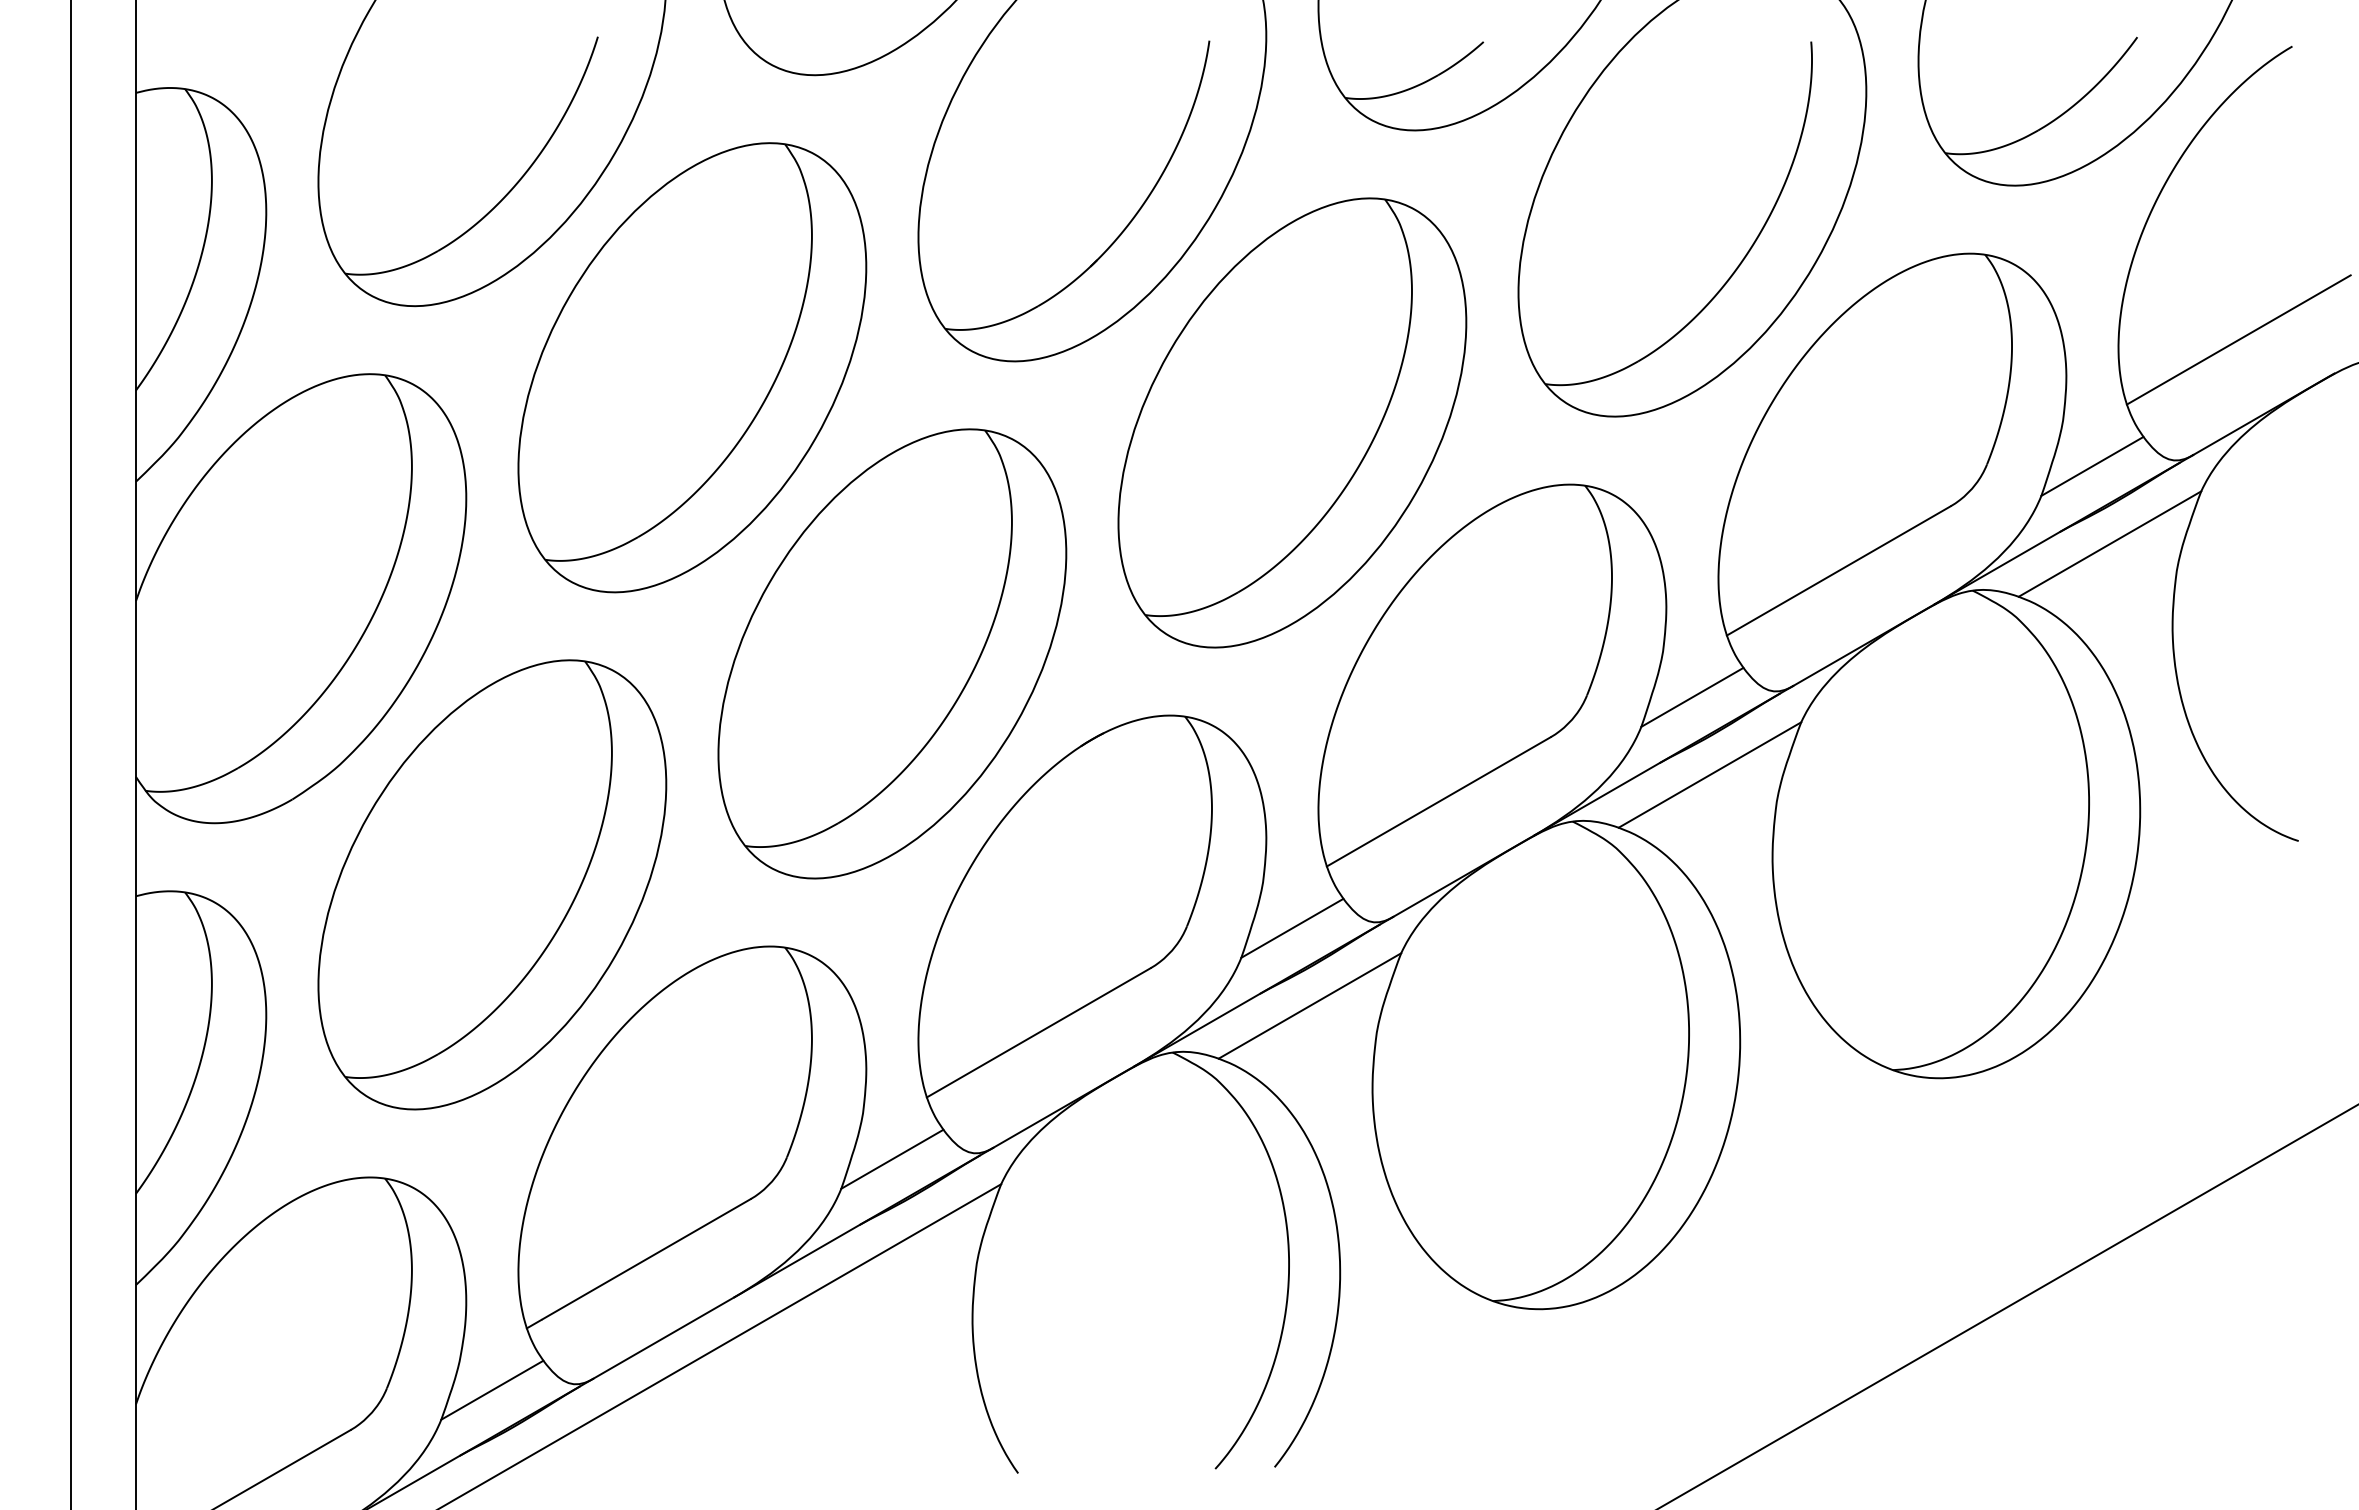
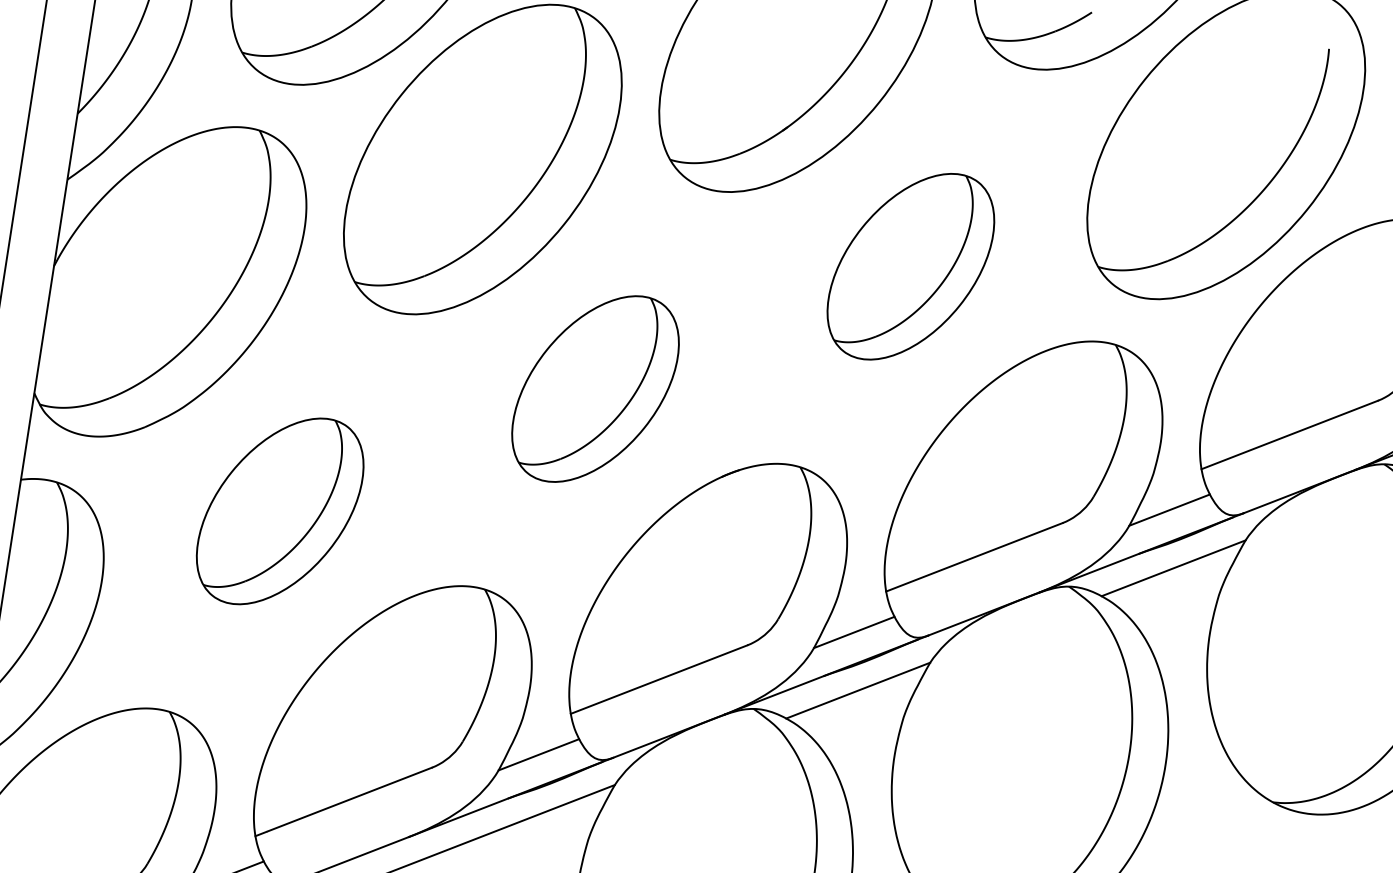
part: (1292, 422) -> (911, 266), size x0.6
part: (892, 653) -> (595, 388), size x0.6
part: (492, 884) -> (280, 511), size x0.6

